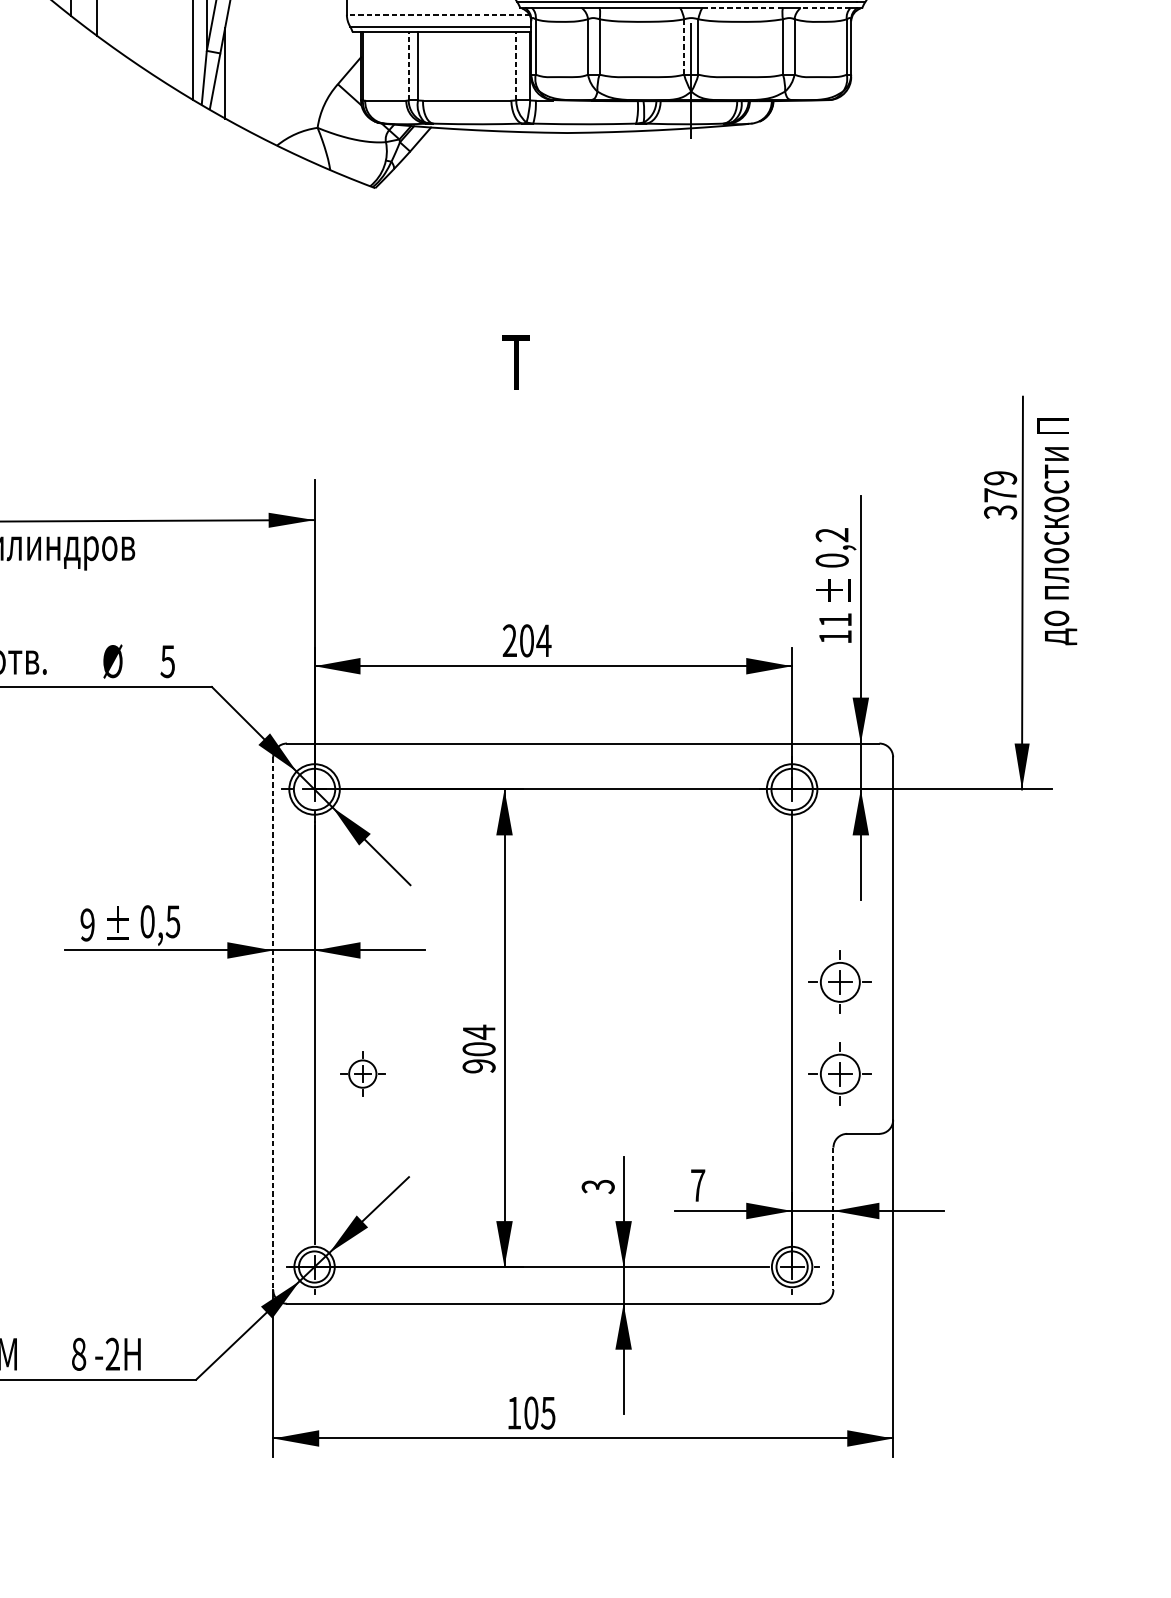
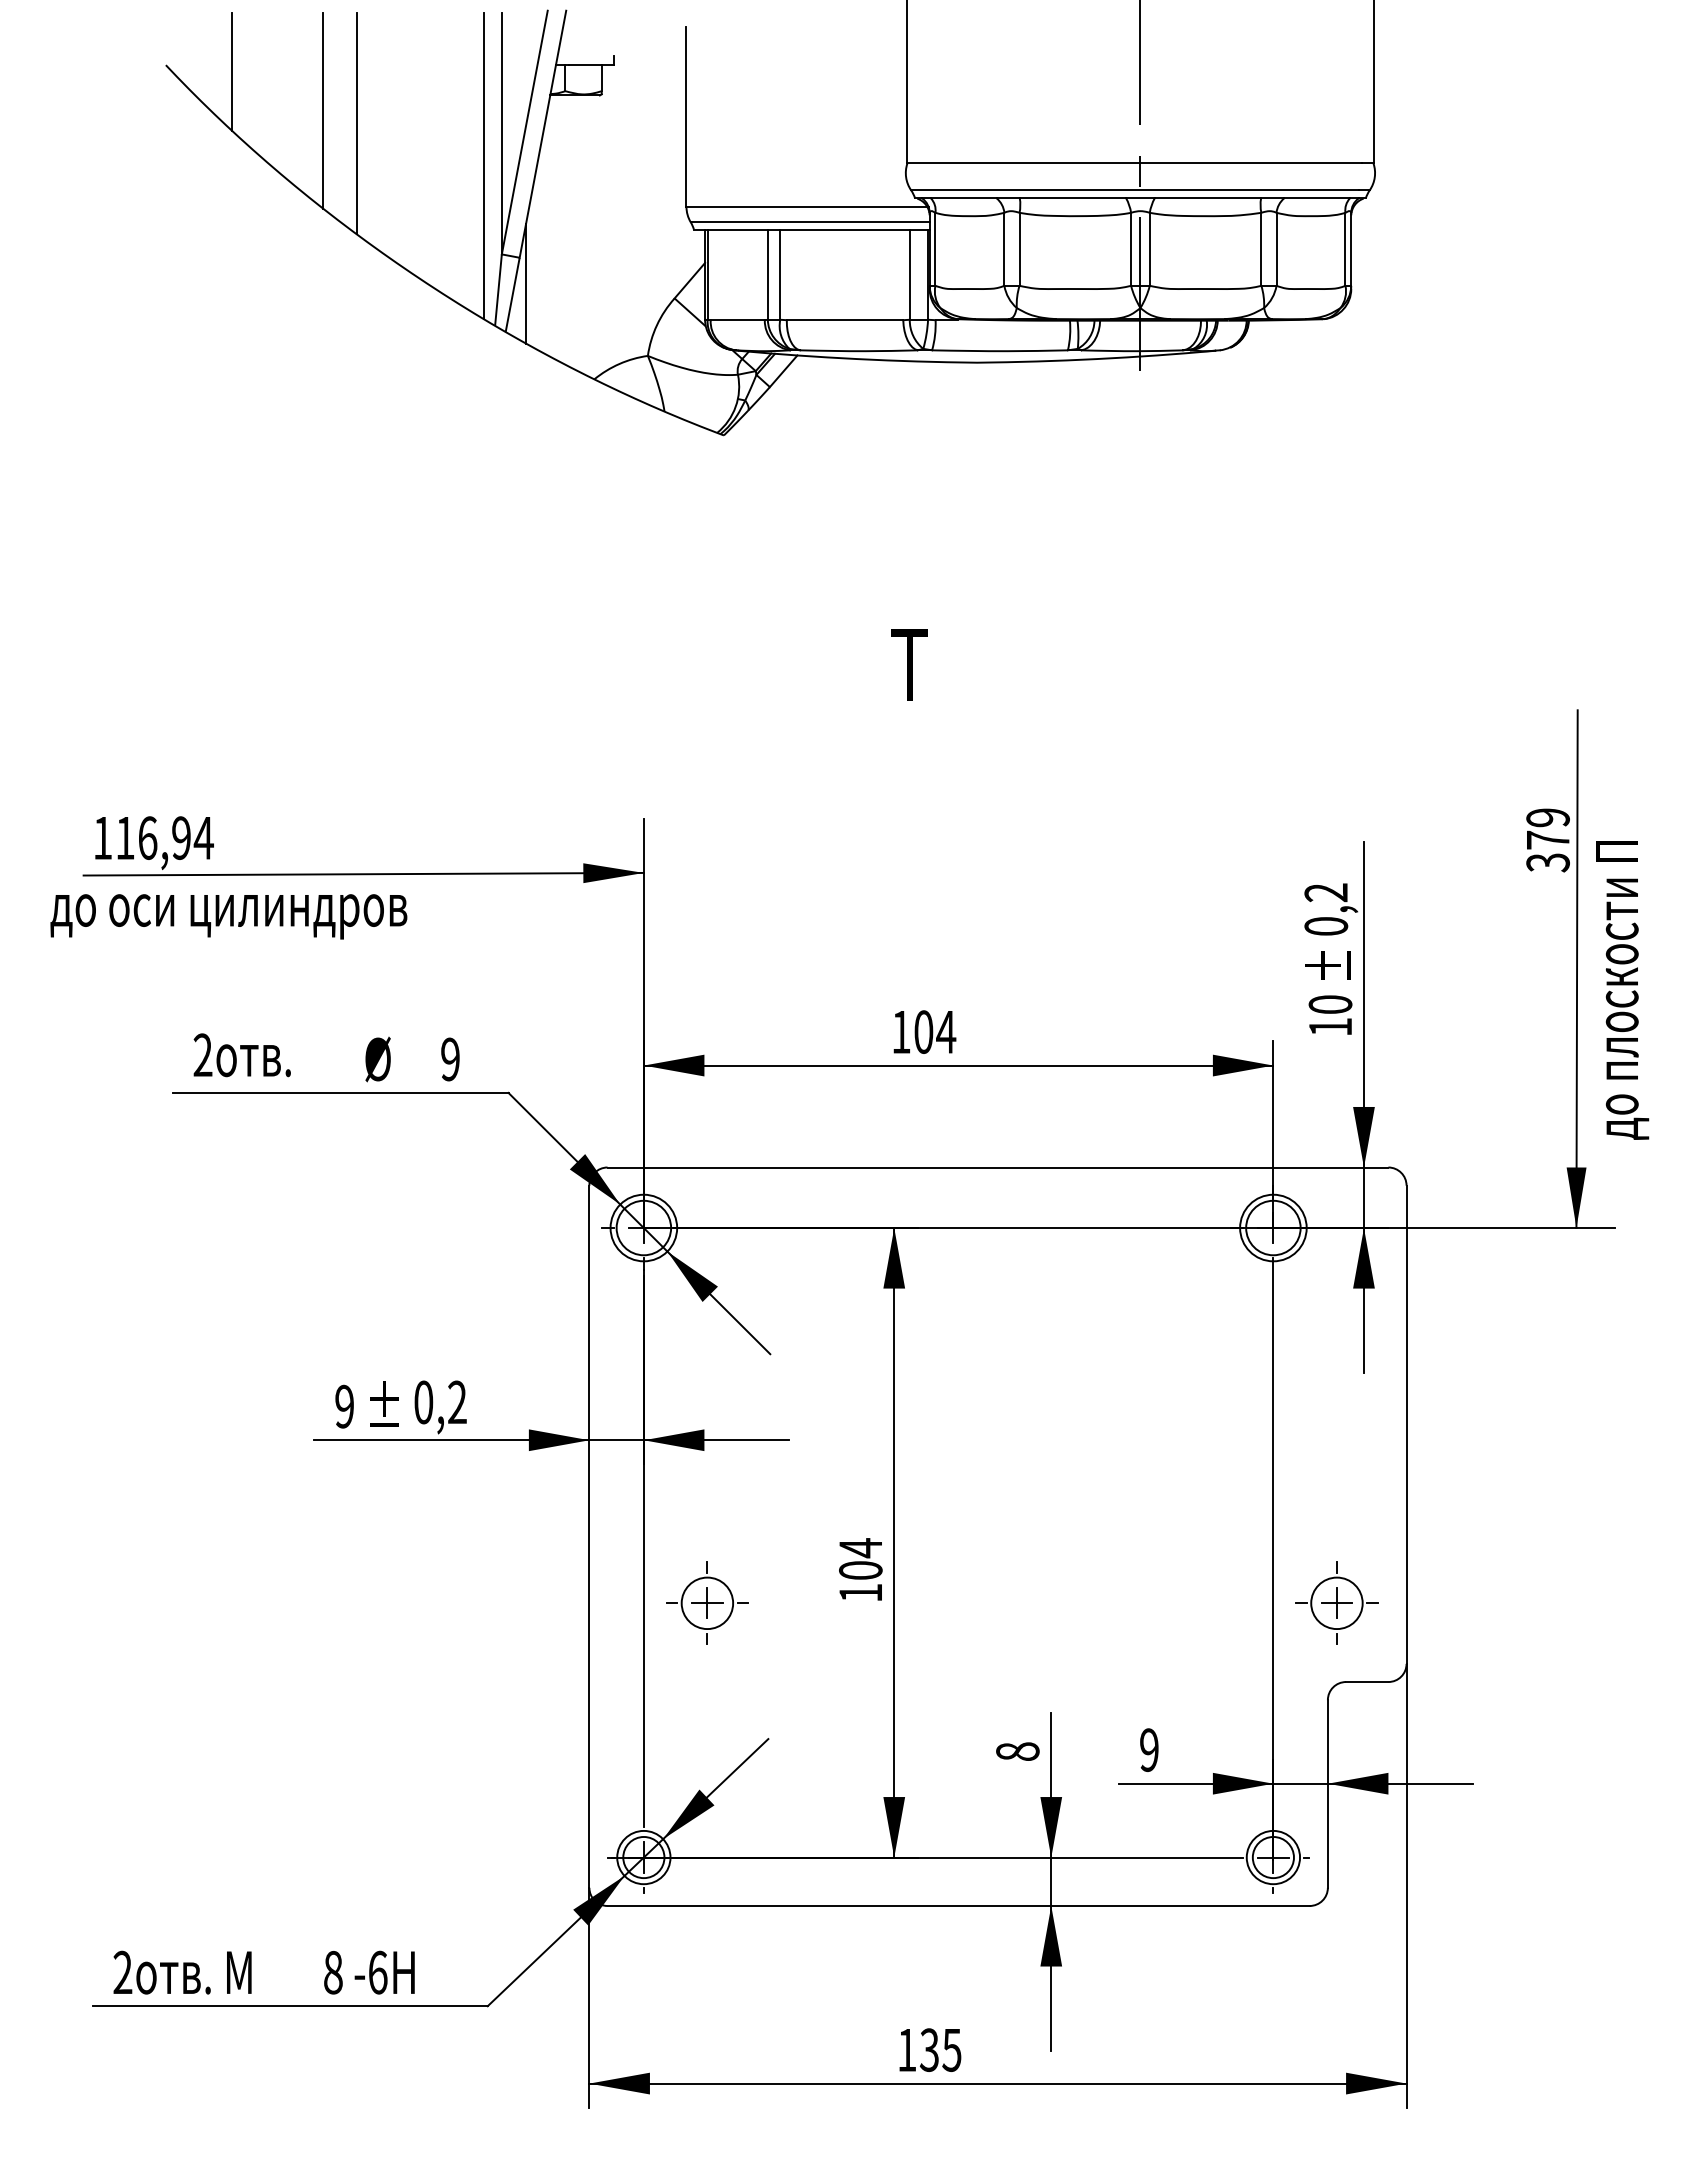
line: (742, 8) -> (1207, 198), dashed -> solid
line: (825, 8) -> (1317, 198), dashed -> solid
line: (438, 14) -> (807, 206), dashed -> solid
line: (684, 47) -> (1131, 249), dashed -> solid
line: (408, 66) -> (767, 274), dashed -> solid
line: (516, 66) -> (909, 274), dashed -> solid
text: (1056, 531) -> (1622, 990), moved
text: (835, 619) -> (1330, 1004), 11 -> 10
text: (510, 640) -> (901, 1031), 204 -> 104
text: (167, 661) -> (449, 1059), 5 -> 9
text: (172, 921) -> (456, 1402), 0,5 -> 0,2
part: (840, 981) -> (1336, 1481), removed
line: (273, 1024) -> (589, 1537), dashed -> solid
text: (478, 1066) -> (860, 1593), 904 -> 104
part: (362, 1073) -> (707, 1602), size x1.43
text: (698, 1185) -> (1149, 1750), 7 -> 9
text: (598, 1186) -> (1017, 1751), 3 -> 8
line: (833, 1219) -> (1327, 1794), dashed -> solid
text: (112, 1354) -> (377, 1972), -2 -> -6
text: (530, 1412) -> (928, 2049), 105 -> 135

